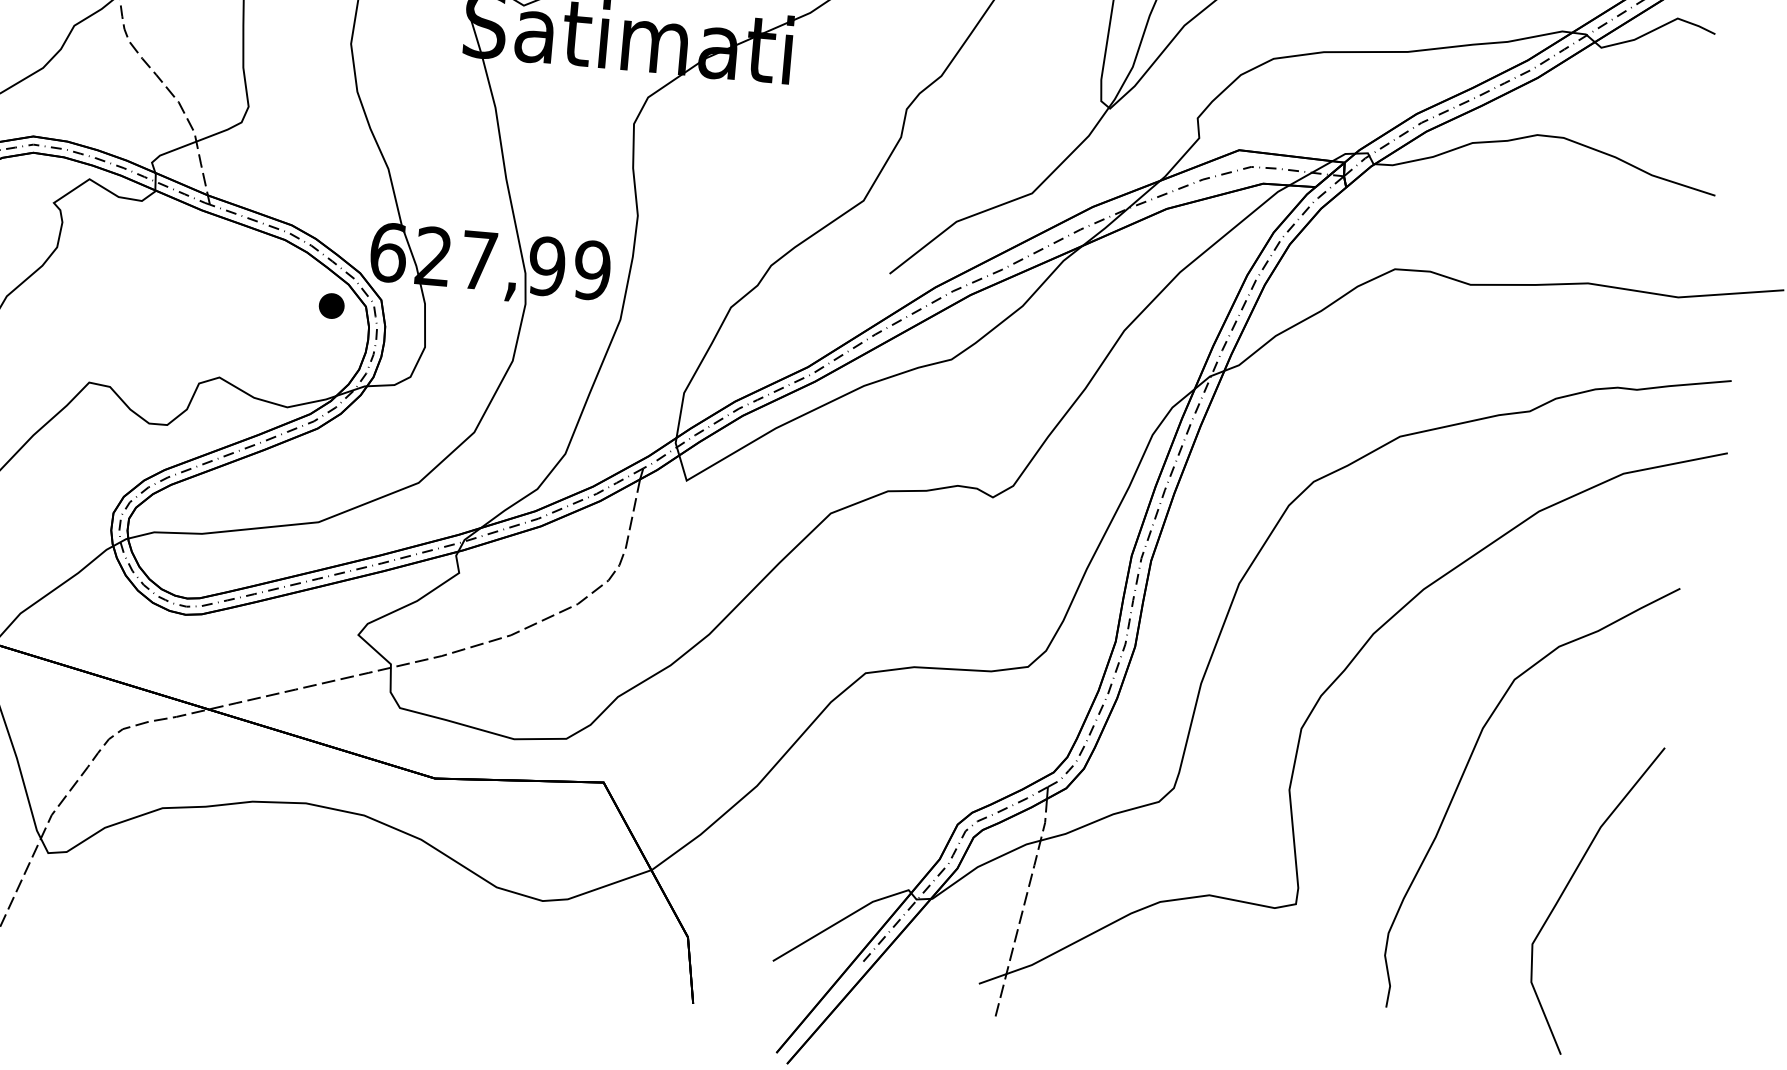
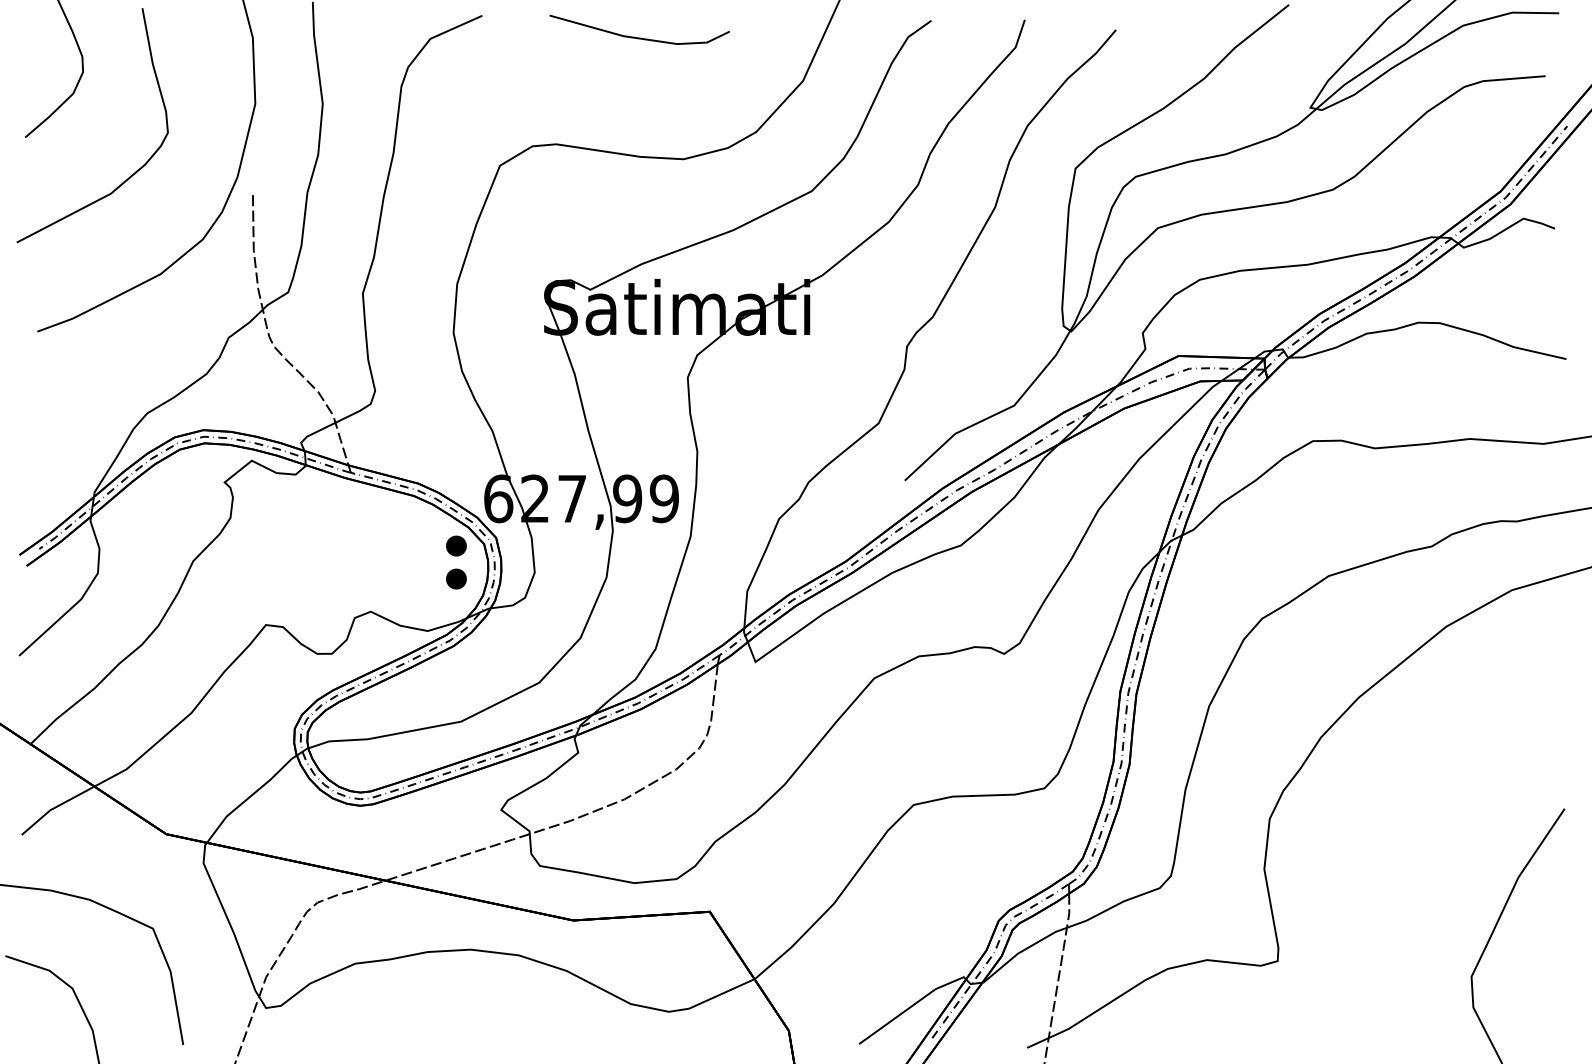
part: (328, 345) -> (456, 578), added
curve: (1467, 768) -> (1406, 839), removed

